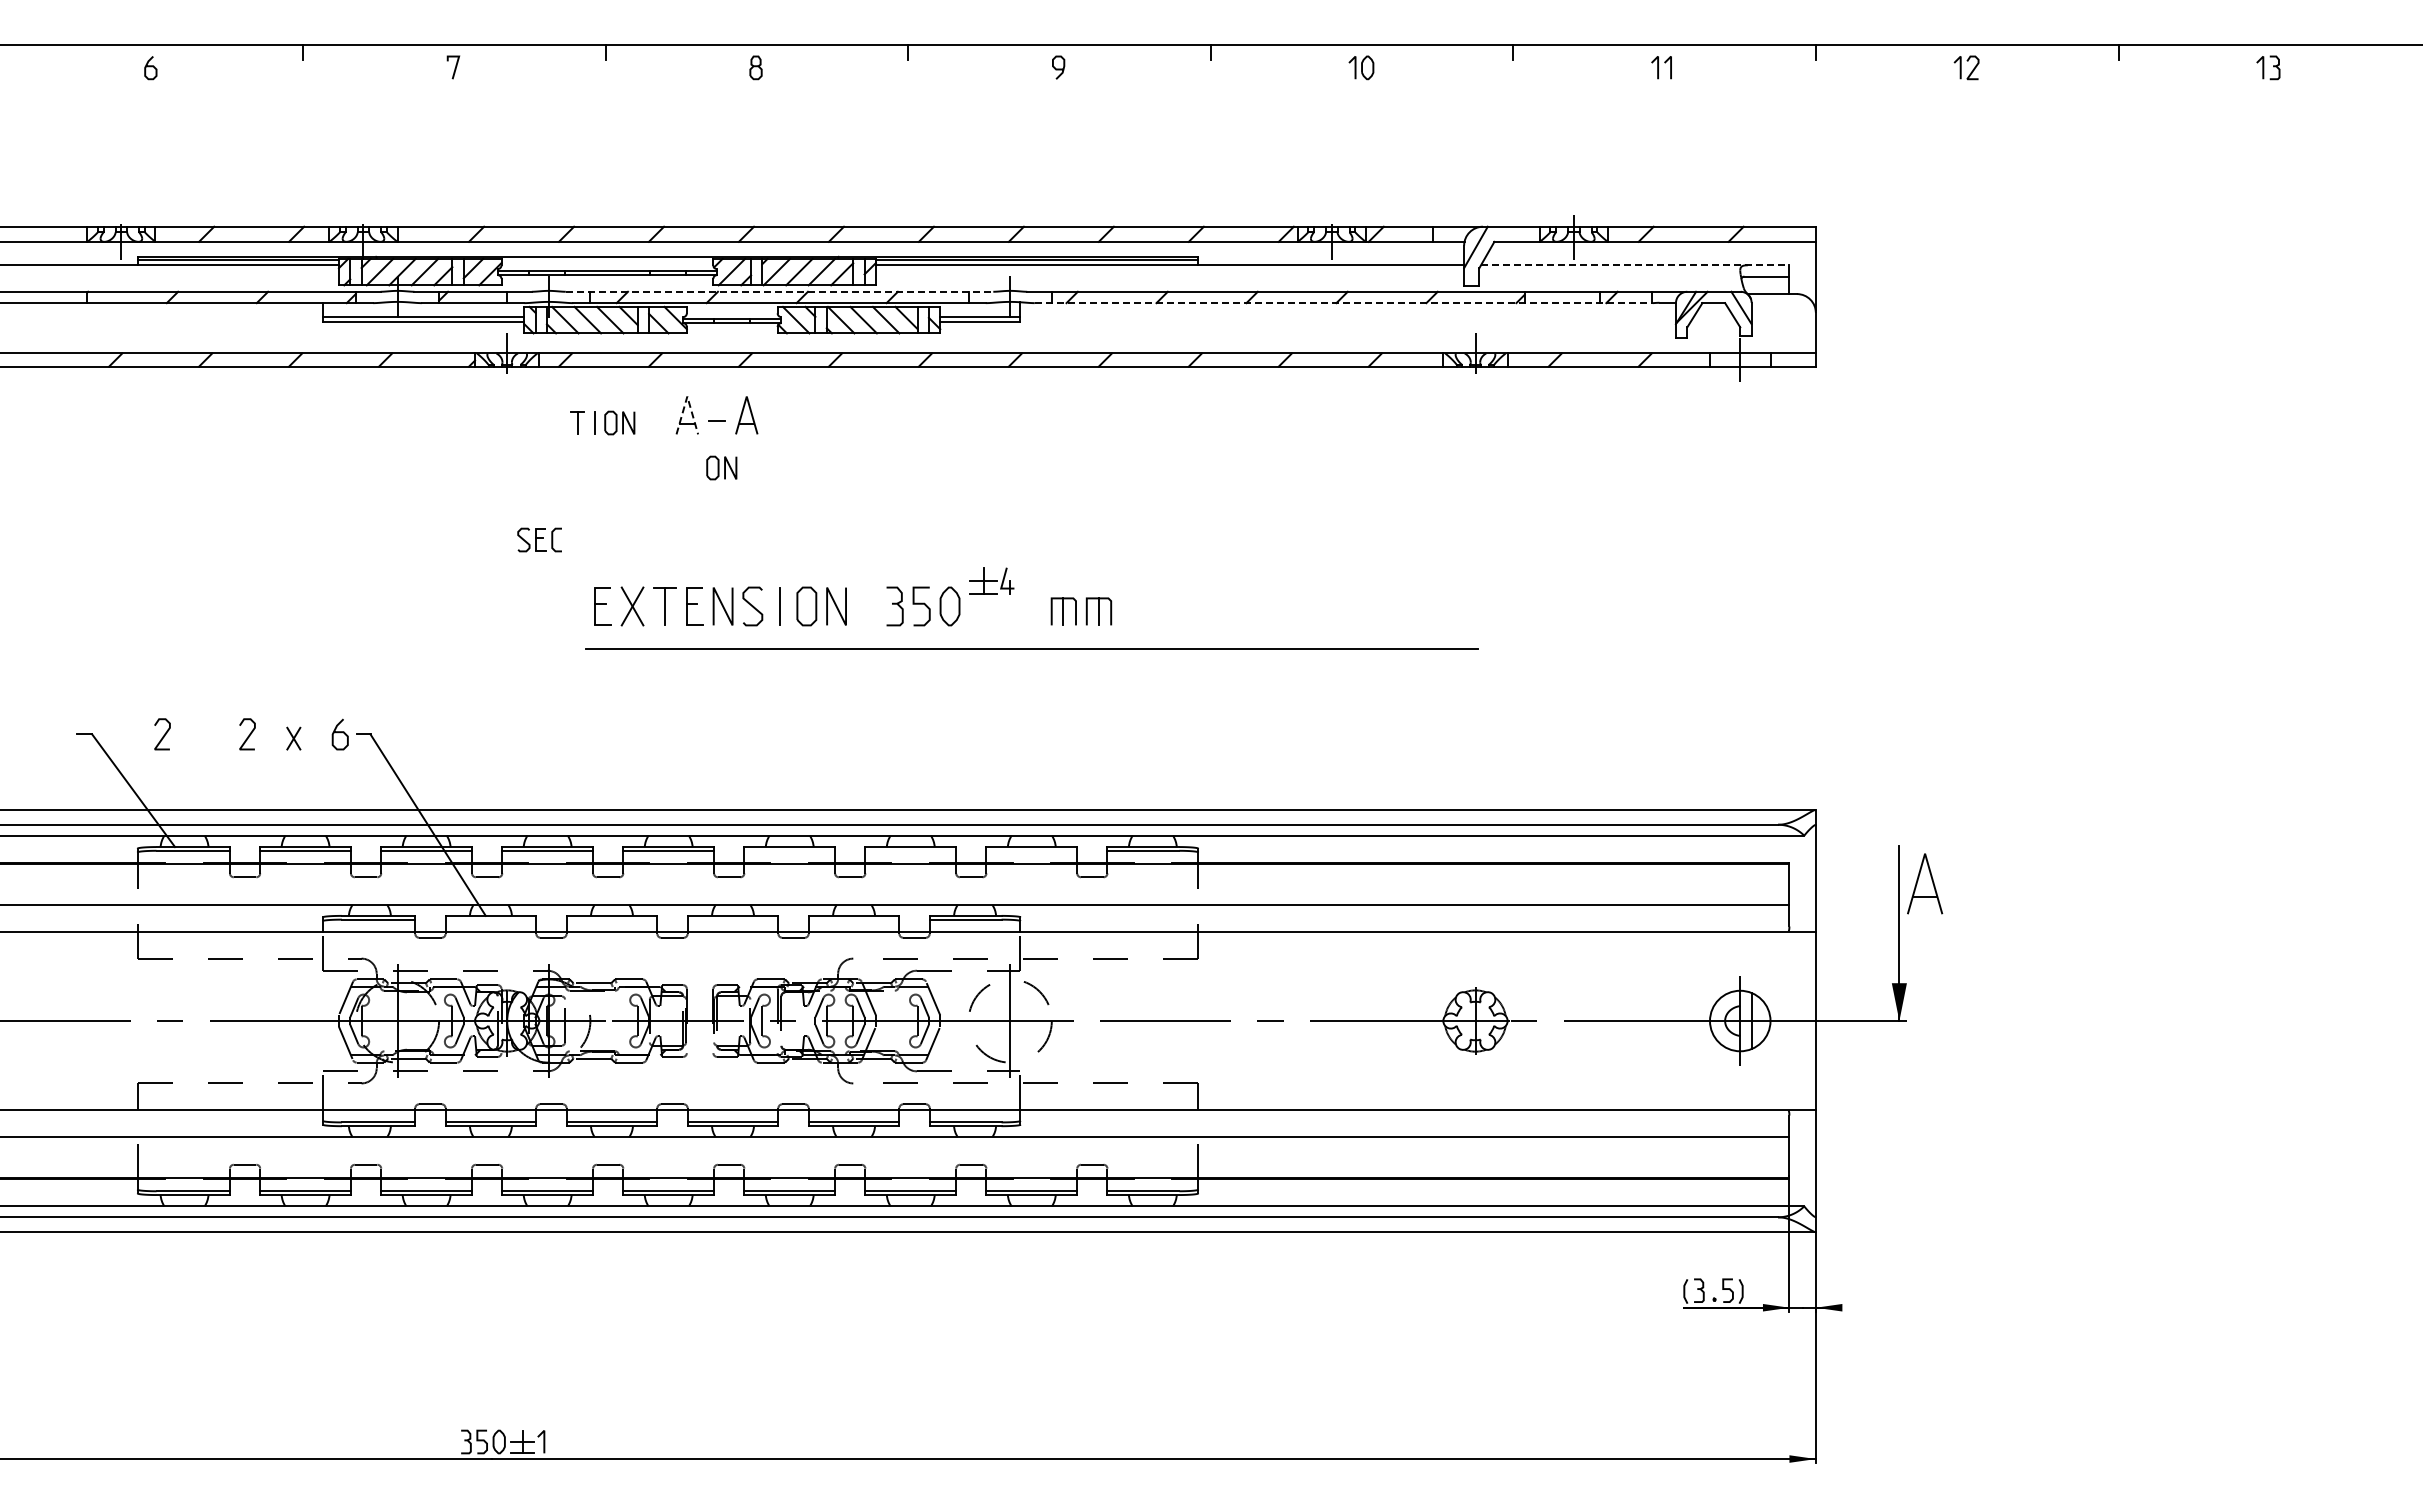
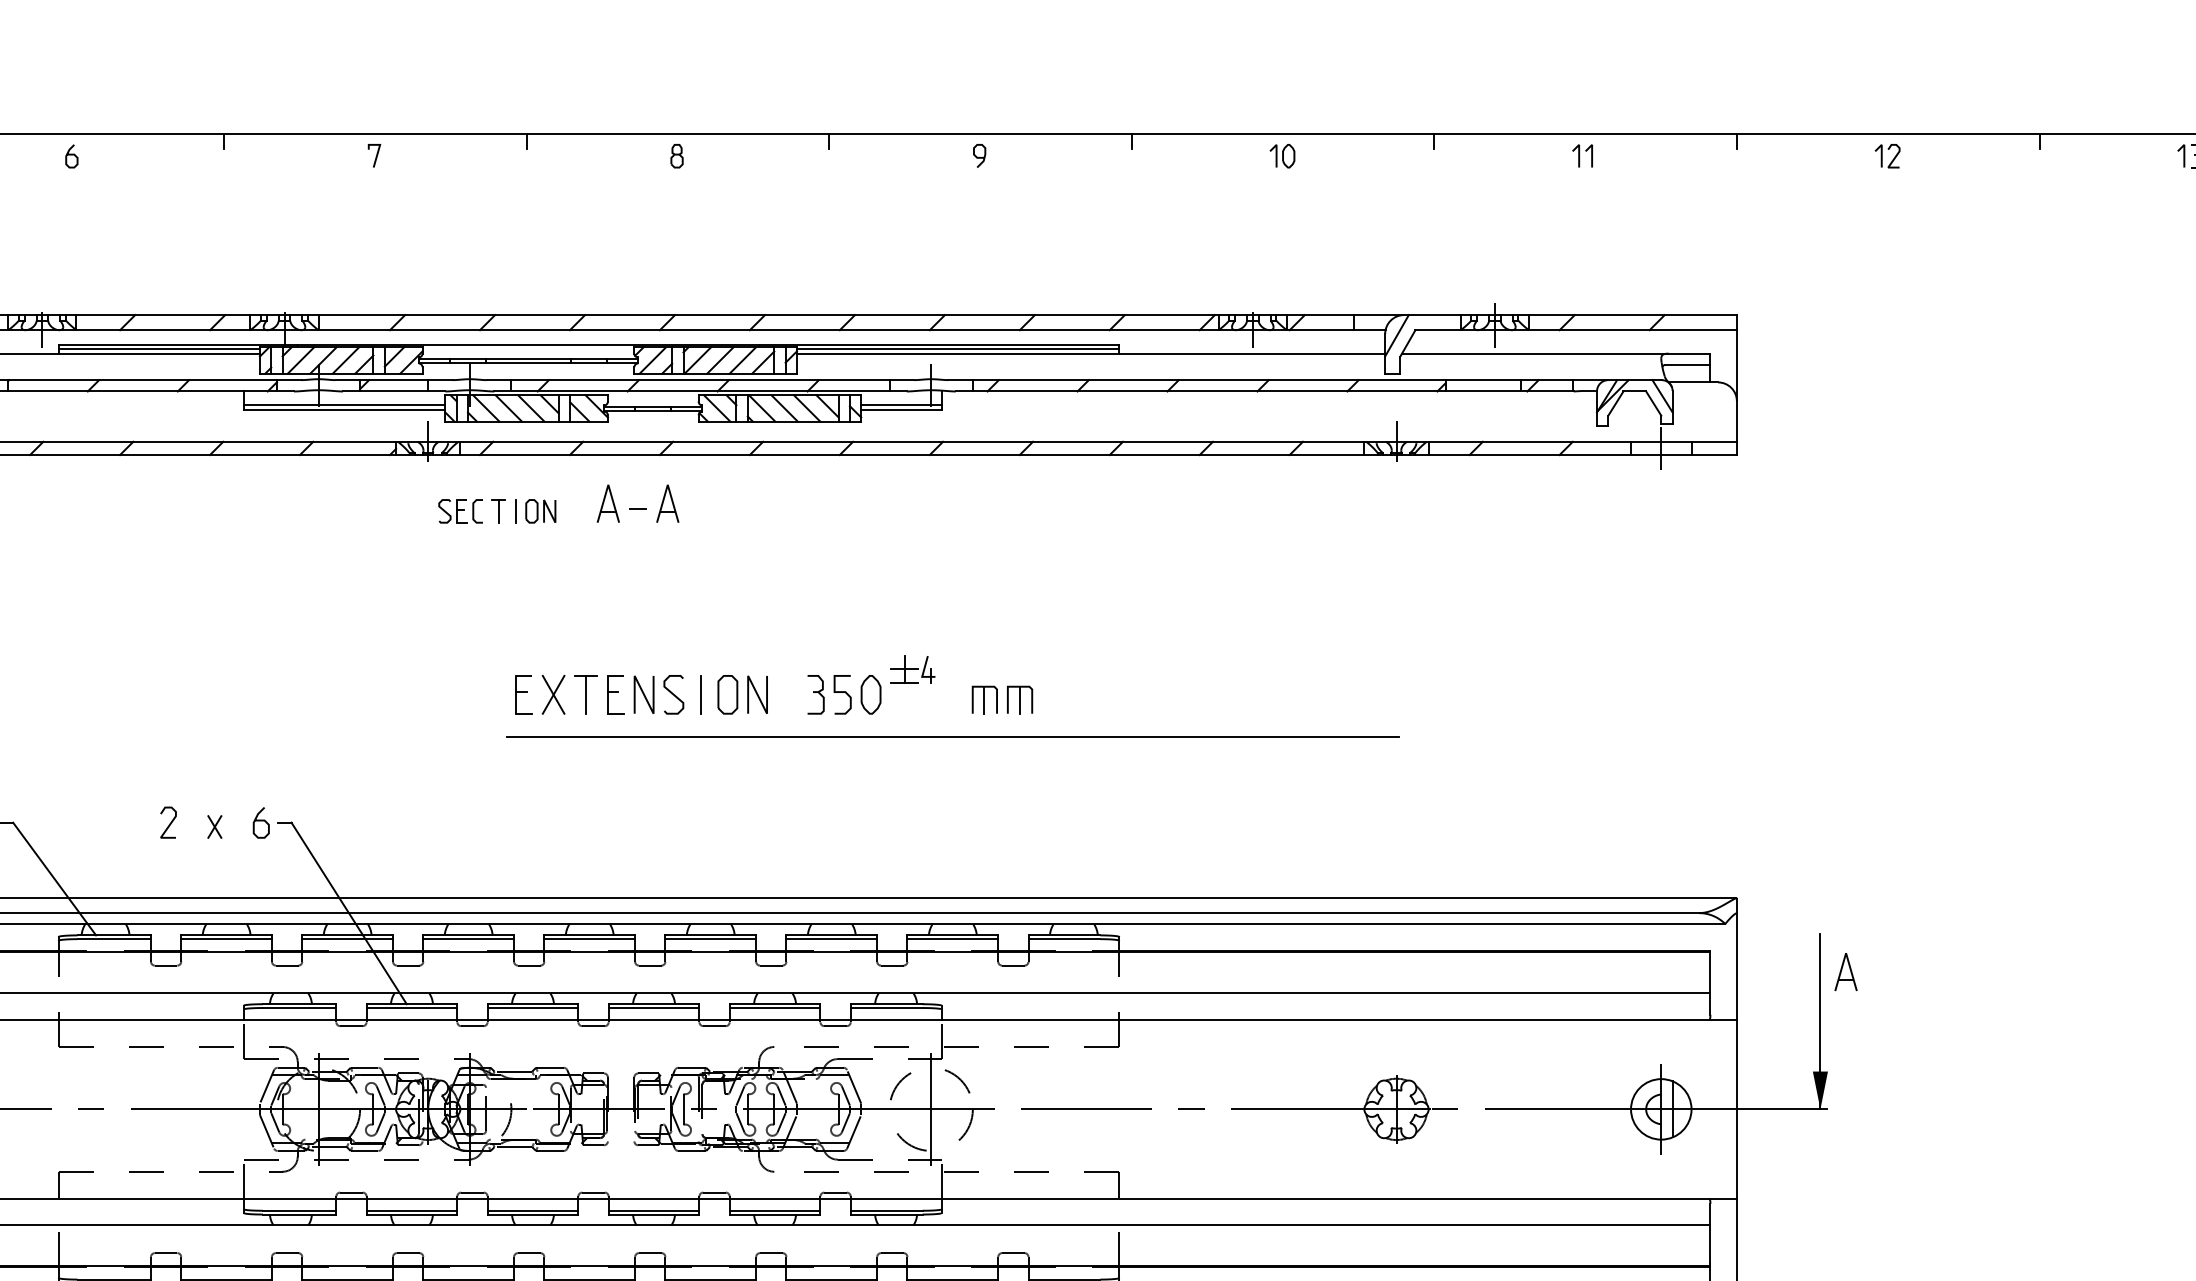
line: (1635, 265) -> (1556, 353), dashed -> solid
line: (779, 291) -> (700, 379), dashed -> solid
line: (1344, 303) -> (1265, 391), dashed -> solid
line: (687, 396) -> (608, 484), dashed -> solid
part: (721, 467) -> (642, 555), removed
part: (539, 539) -> (460, 510), moved
curve: (163, 735) -> (84, 823), removed
line: (789, 850) -> (710, 938), added
line: (910, 850) -> (831, 938), added
line: (1031, 850) -> (952, 938), added
part: (1924, 883) -> (1845, 971), size x0.62
line: (490, 919) -> (411, 1007), added
line: (611, 919) -> (532, 1007), added
line: (732, 919) -> (653, 1007), added
line: (853, 919) -> (774, 1007), added

